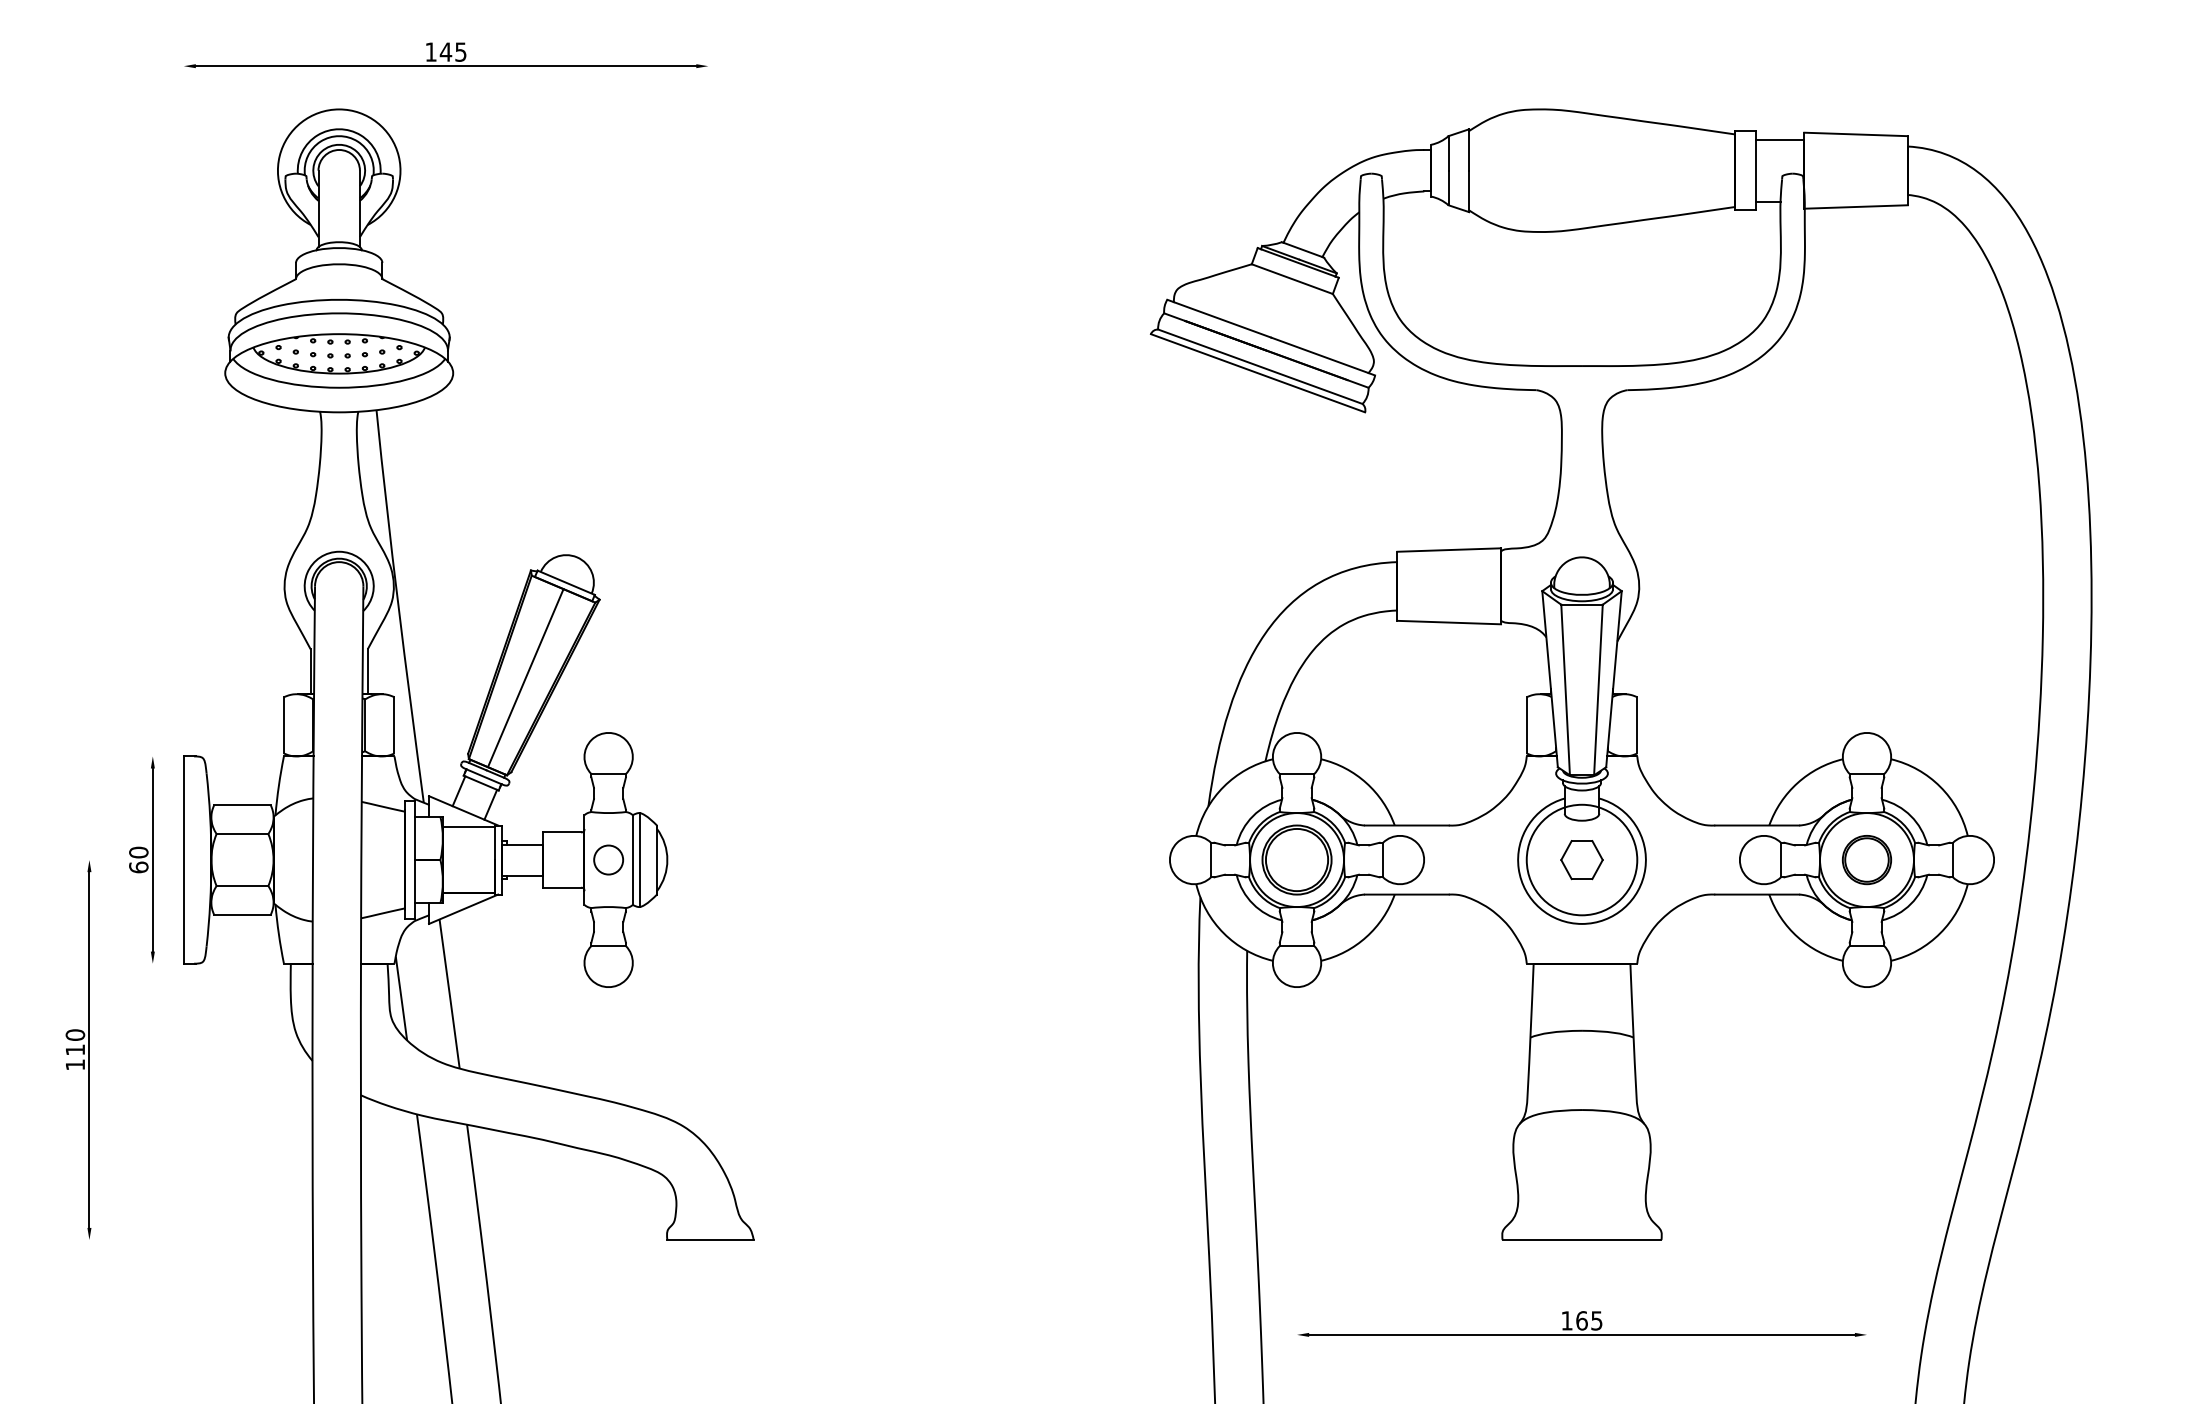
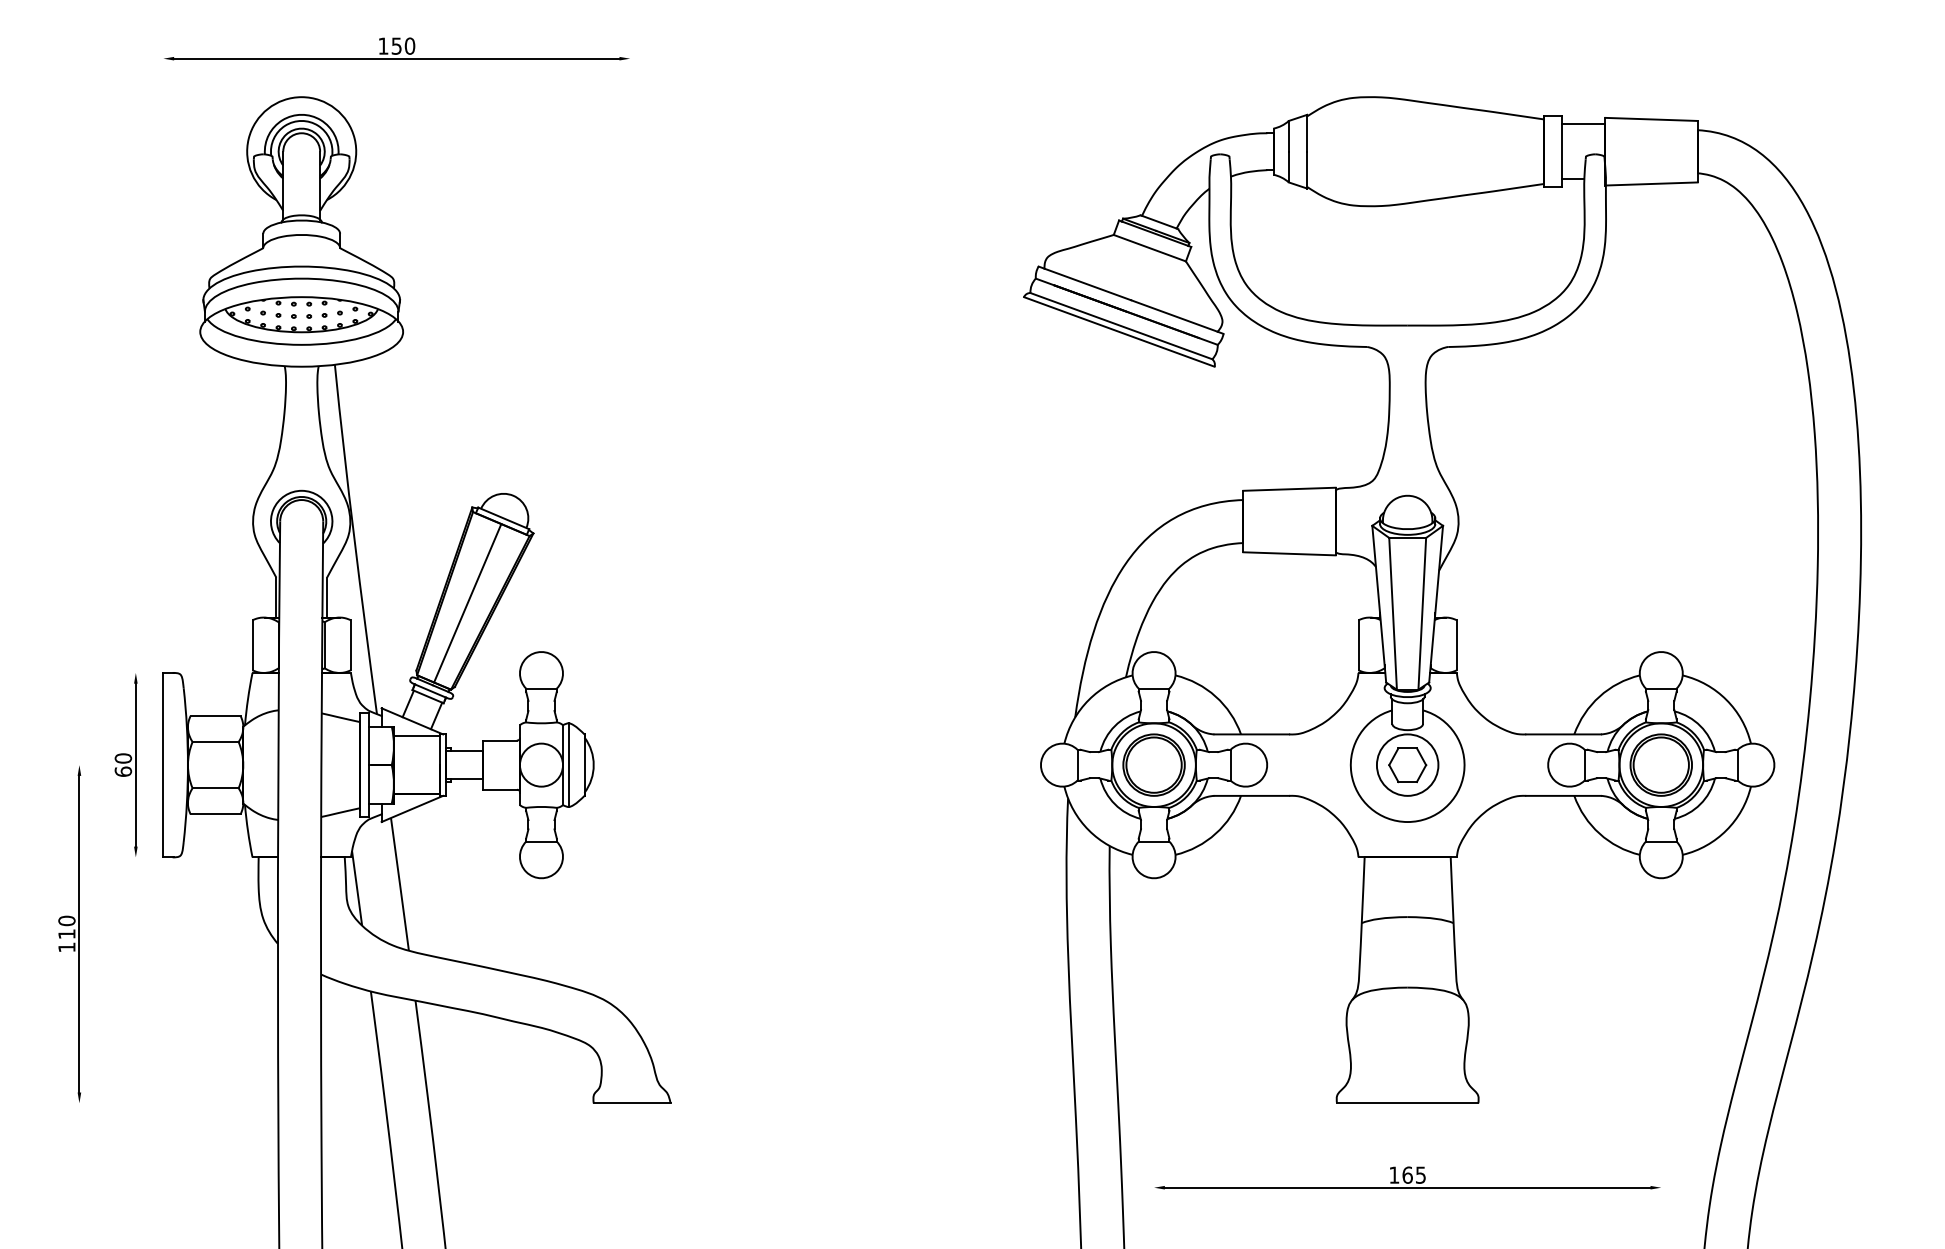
text: (452, 51) -> (402, 45), 145 -> 150
circle: (608, 859) -> (541, 764), size x1.67
circle: (1581, 859) -> (1407, 764), size x0.62
part: (1866, 859) -> (1660, 764), size x1.43

